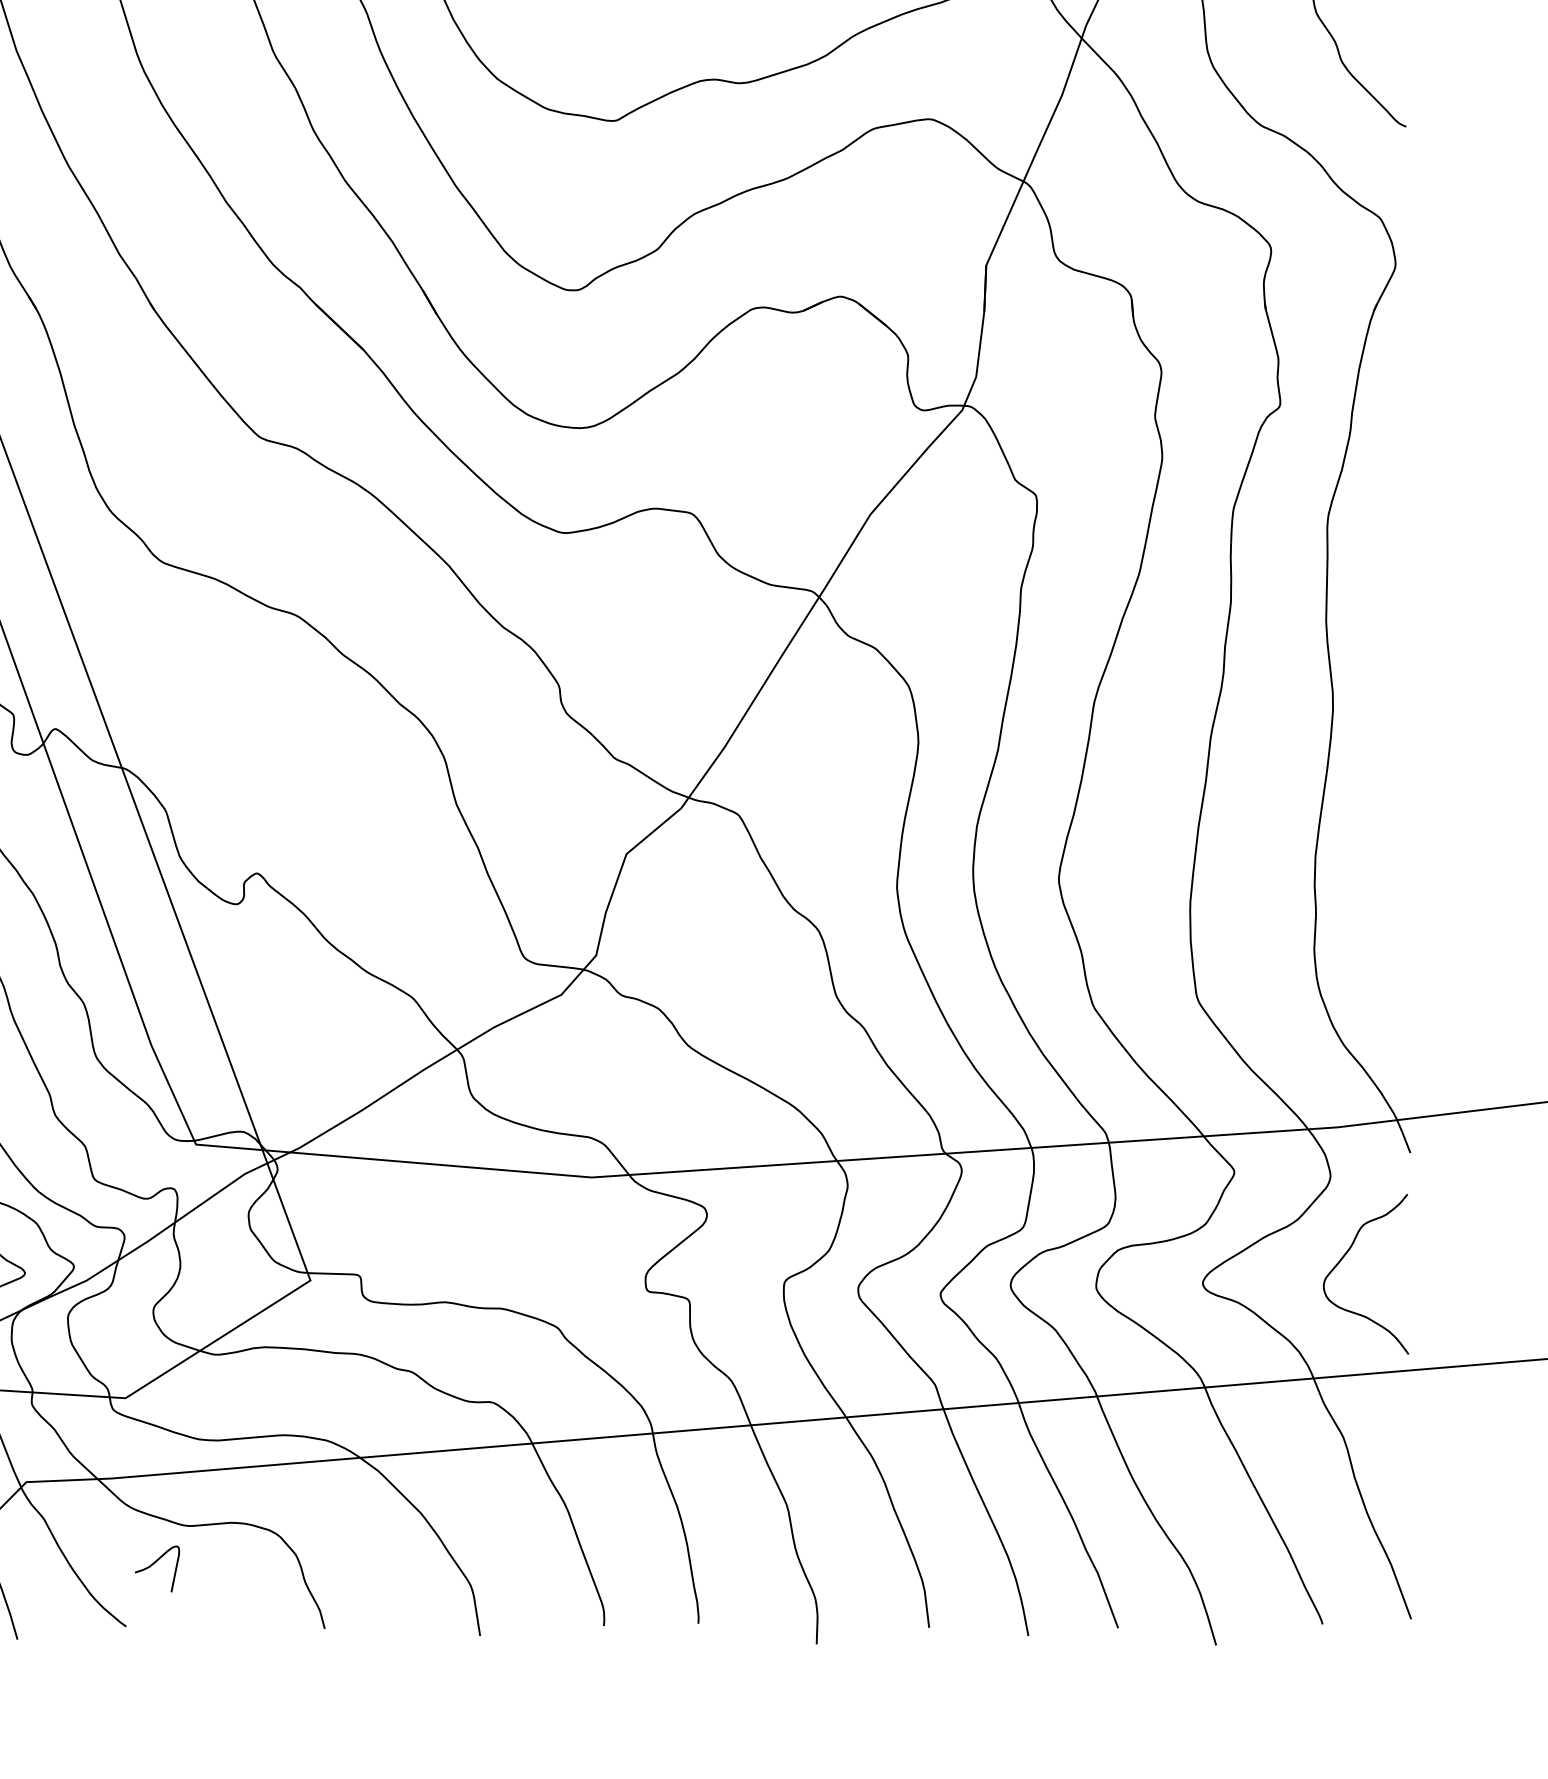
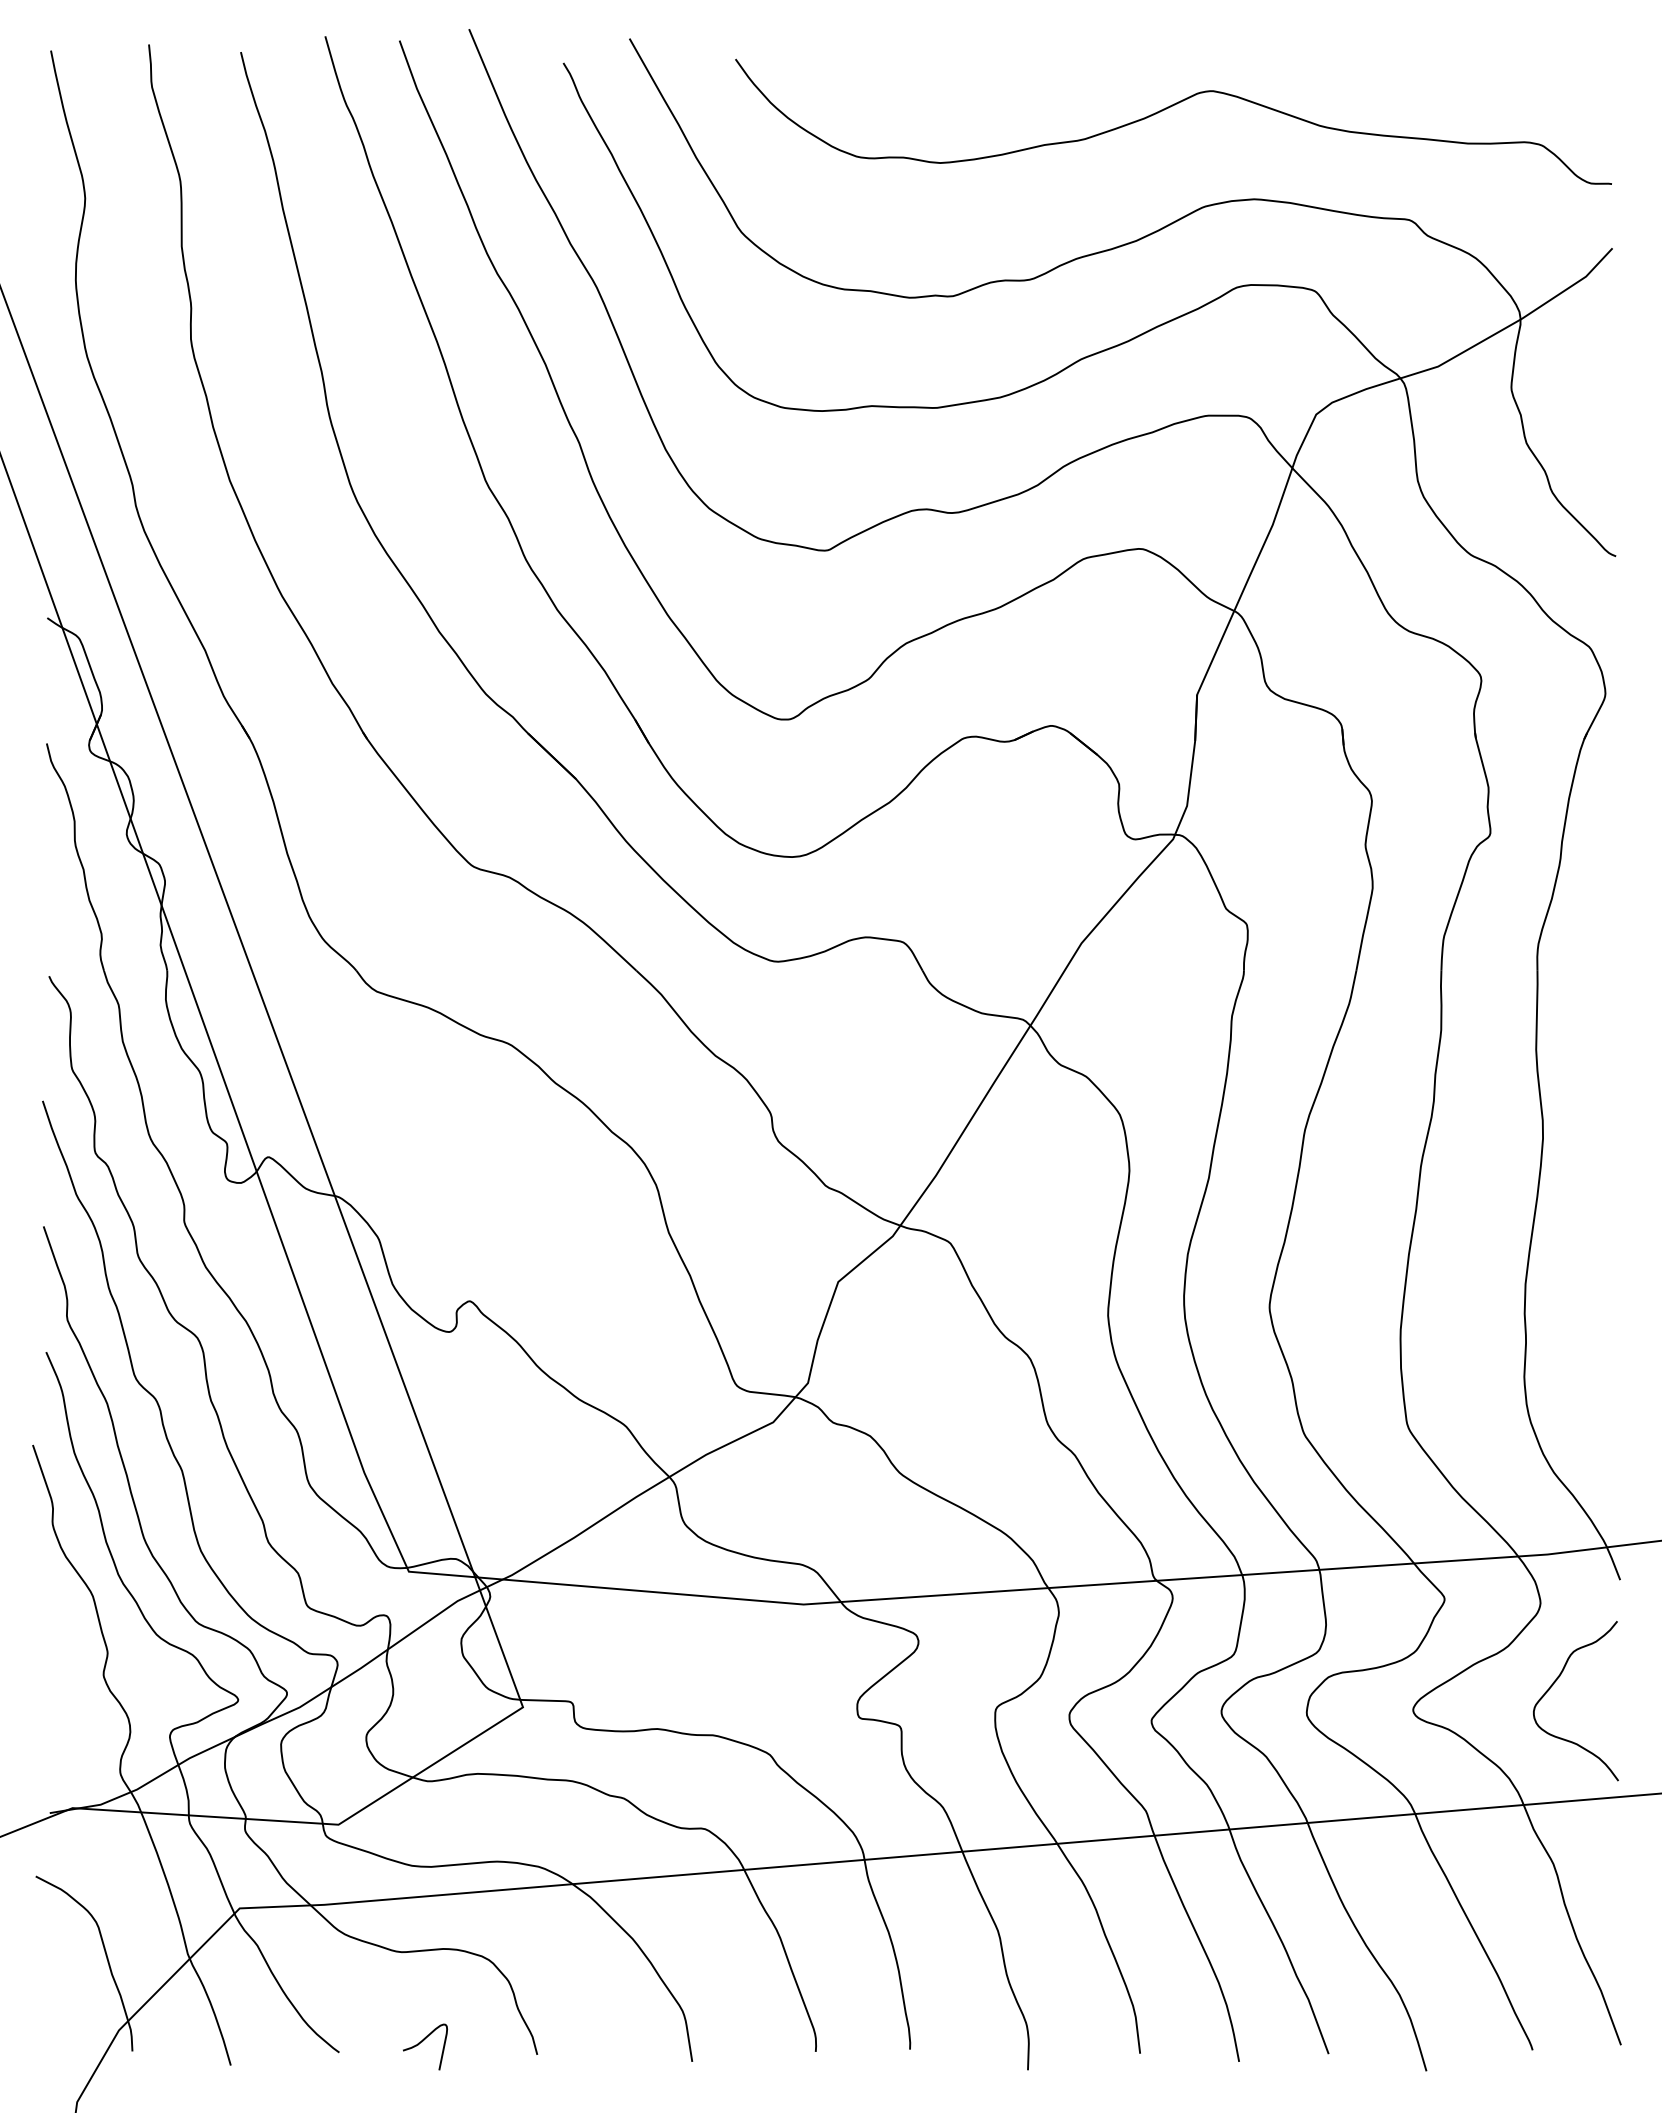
curve: (154, 1564) -> (422, 2042), moved

